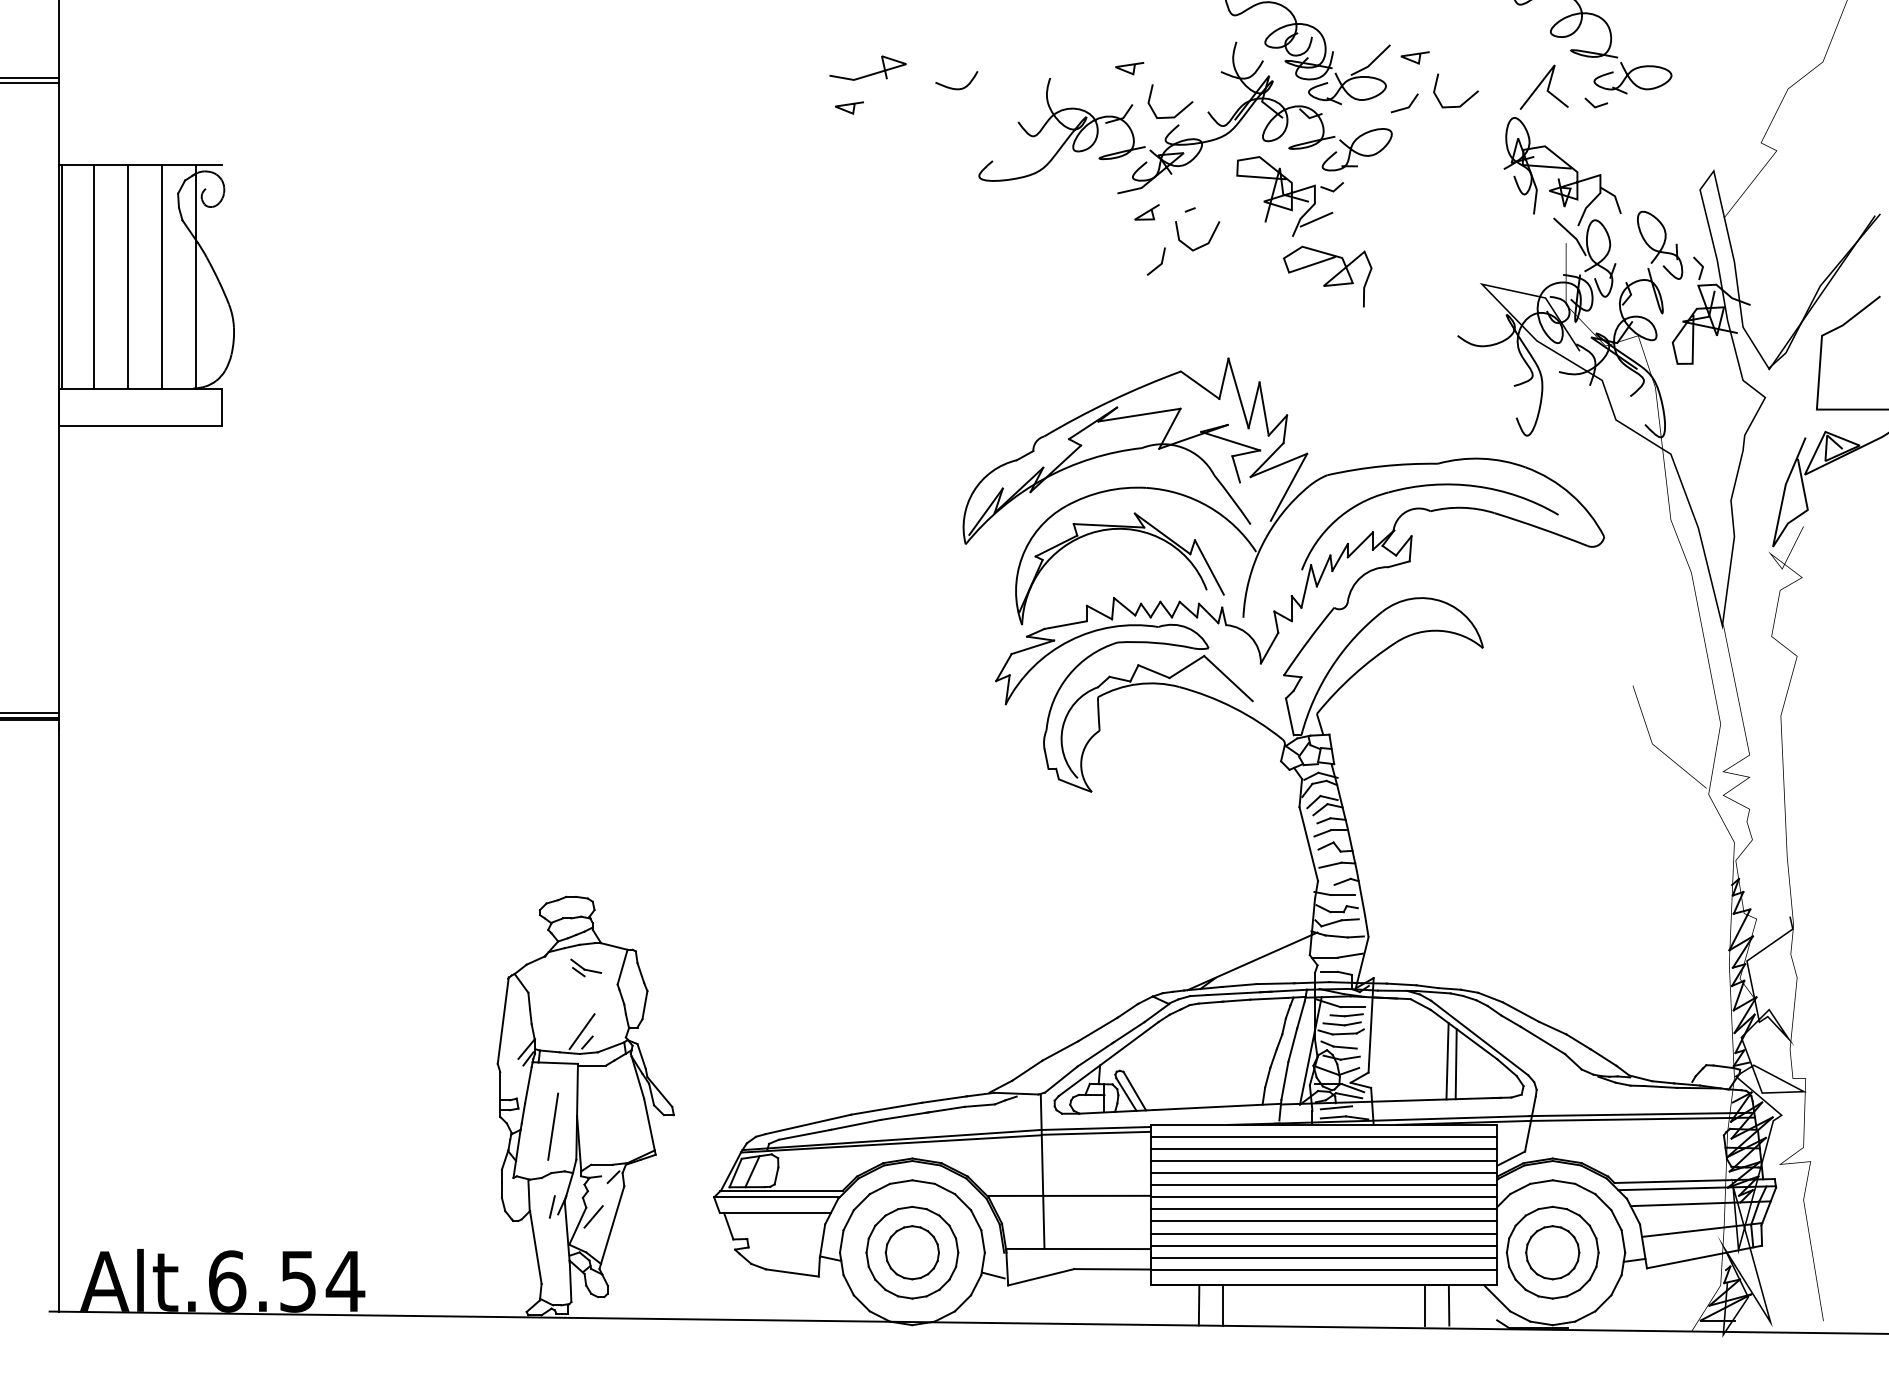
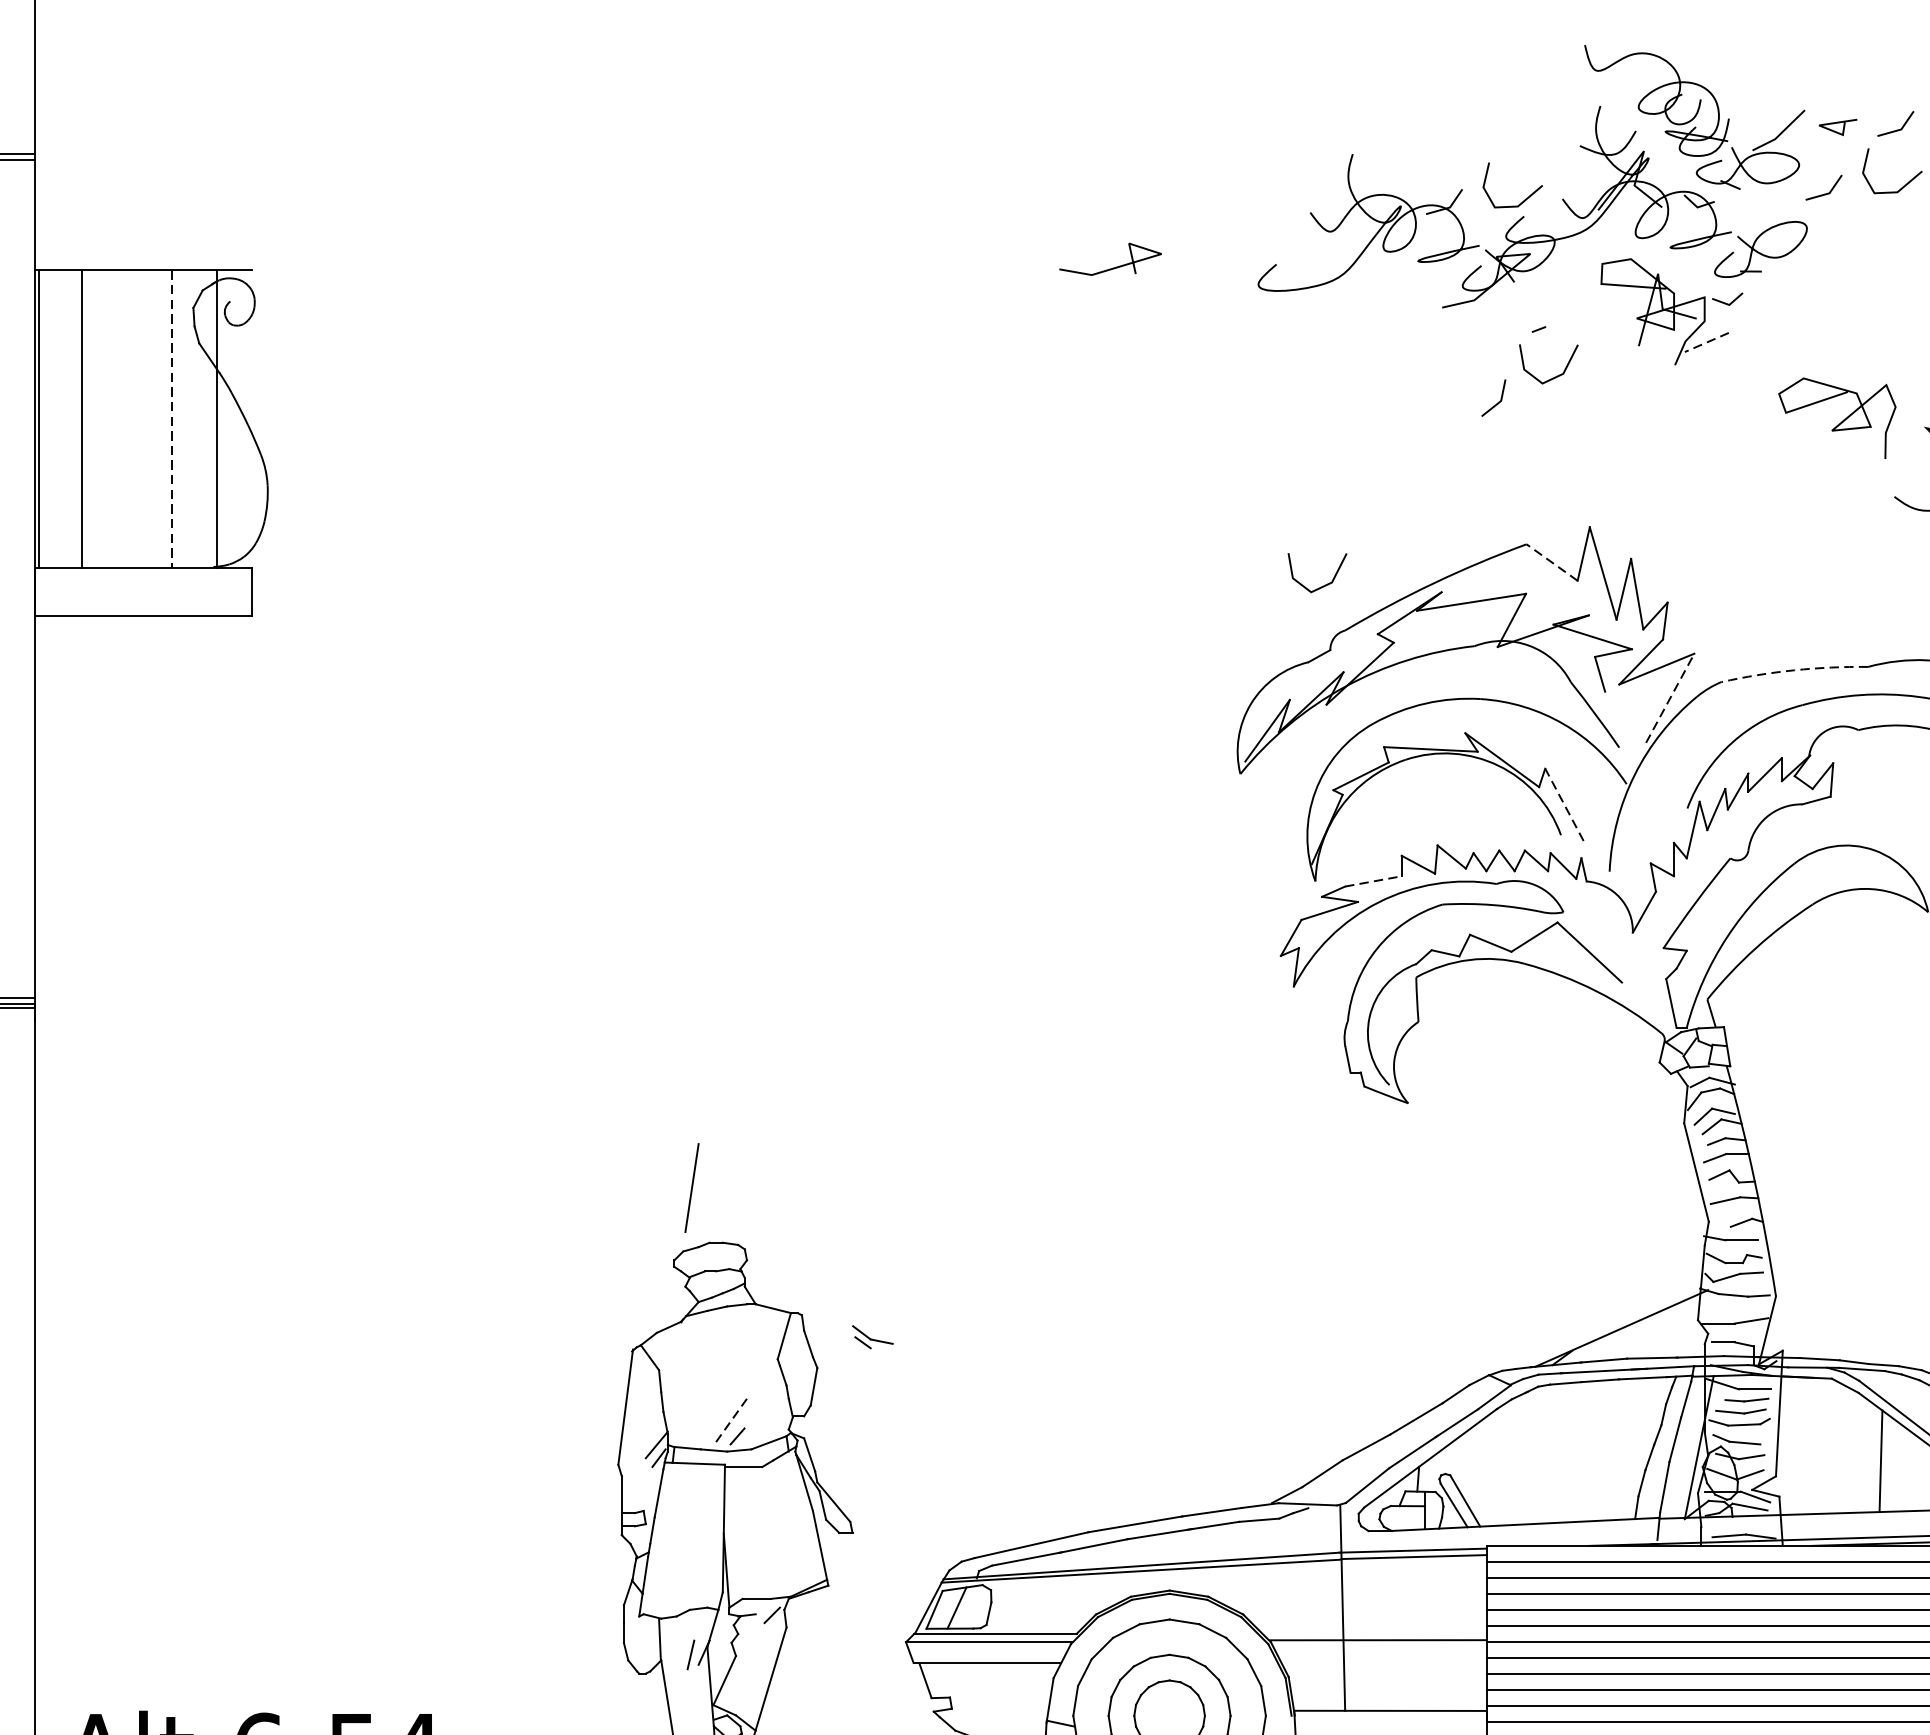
line: (1458, 59) -> (1895, 129), added
line: (1128, 66) -> (1456, 138), removed
line: (868, 74) -> (1111, 267), moved
curve: (956, 88) -> (1228, 168), removed
line: (849, 105) -> (1085, 190), removed
line: (1146, 212) -> (1480, 332), removed
line: (1316, 219) -> (1706, 342), solid -> dashed
line: (127, 277) -> (126, 419), removed
line: (161, 277) -> (171, 419), solid -> dashed
curve: (1329, 279) -> (1839, 421), moved
line: (1200, 385) -> (1552, 562), solid -> dashed
line: (1027, 402) -> (1322, 585), added
arc: (1382, 466) -> (1794, 670), solid -> dashed
line: (1289, 486) -> (1670, 697), solid -> dashed
line: (1209, 567) -> (1564, 804), solid -> dashed
line: (1065, 625) -> (1373, 881), solid -> dashed
part: (586, 967) -> (873, 1336), moved
line: (581, 1032) -> (729, 1423), solid -> dashed
line: (1455, 1064) -> (1891, 1465), removed
line: (1336, 1107) -> (1733, 1522), removed
line: (553, 1126) -> (692, 1187), moved
line: (593, 1216) -> (745, 1667), removed

